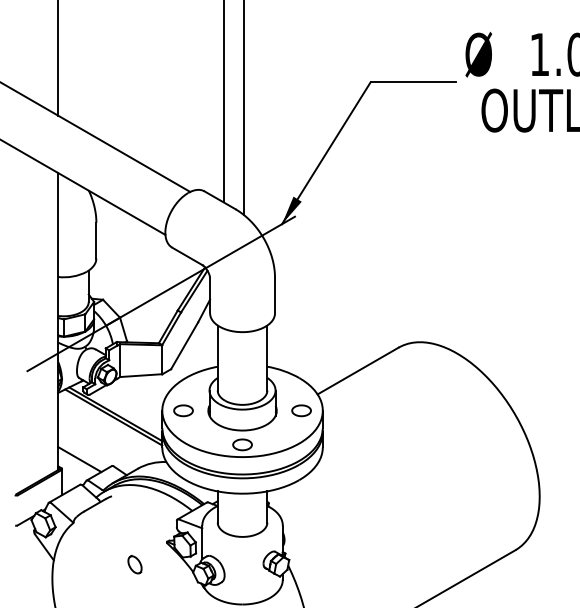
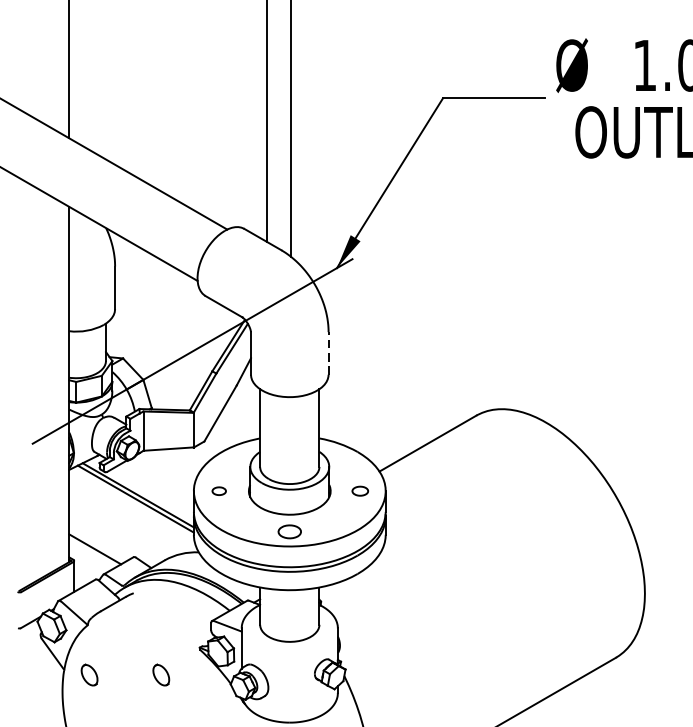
line: (275, 295) -> (329, 353), solid -> dashed
part: (183, 410) -> (219, 490), size x0.6
part: (301, 410) -> (360, 490), size x0.7
part: (74, 564) -> (88, 674), added

